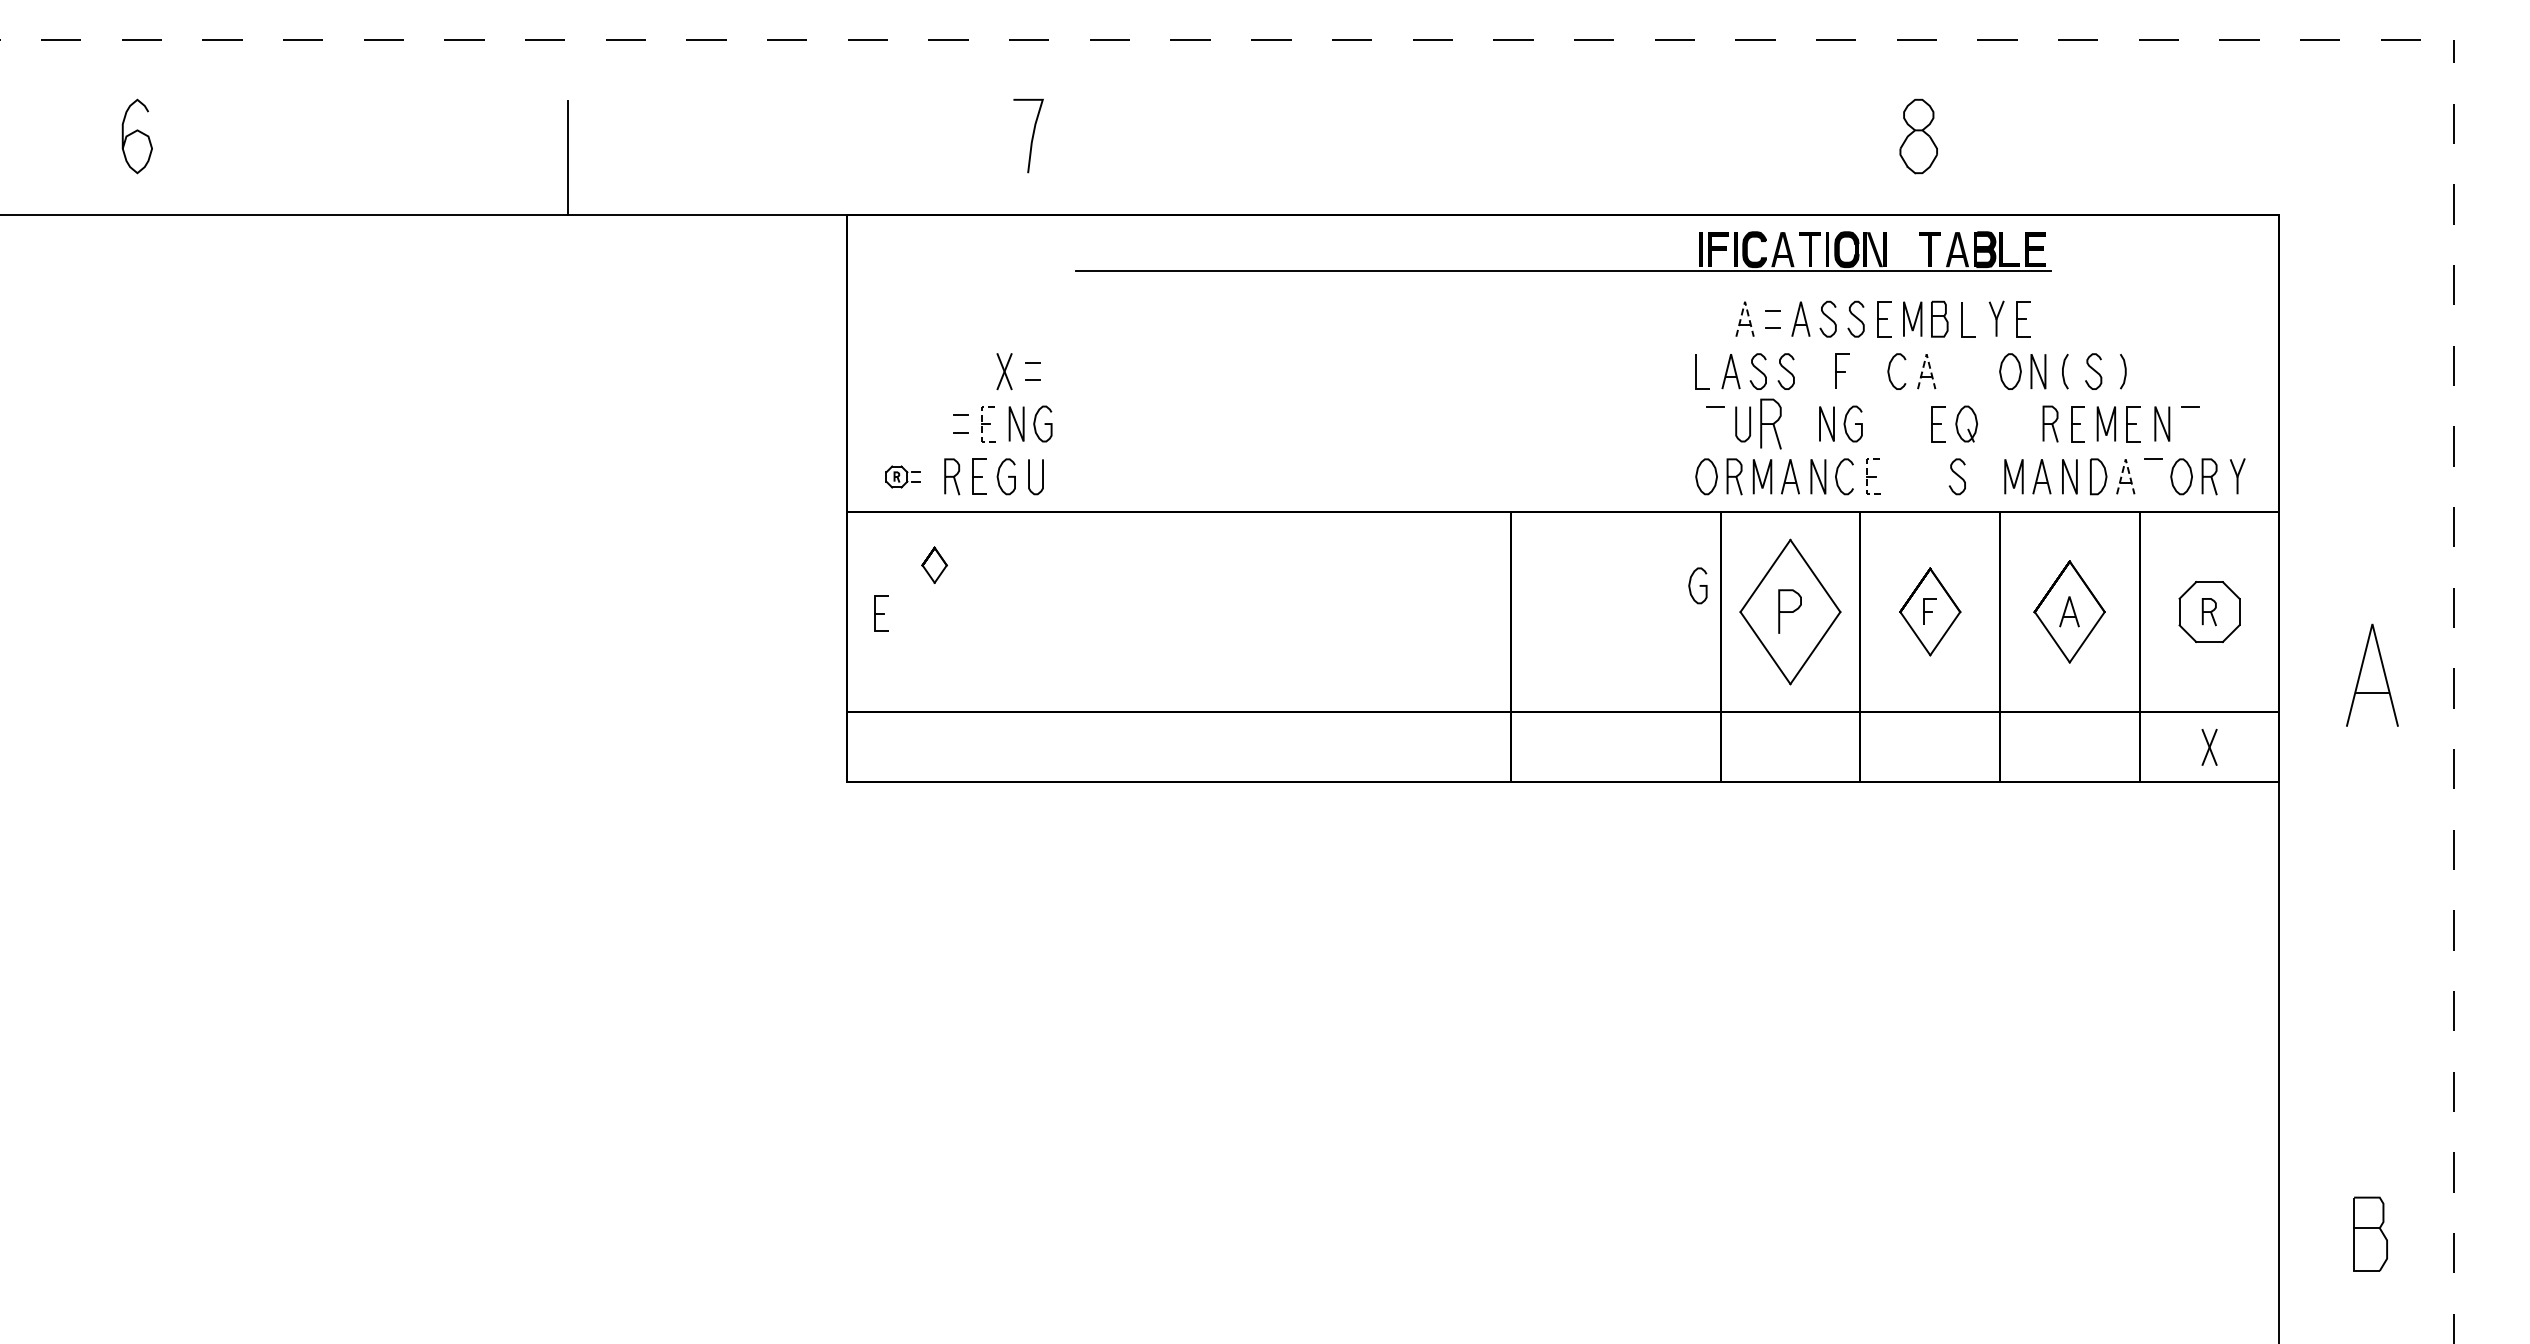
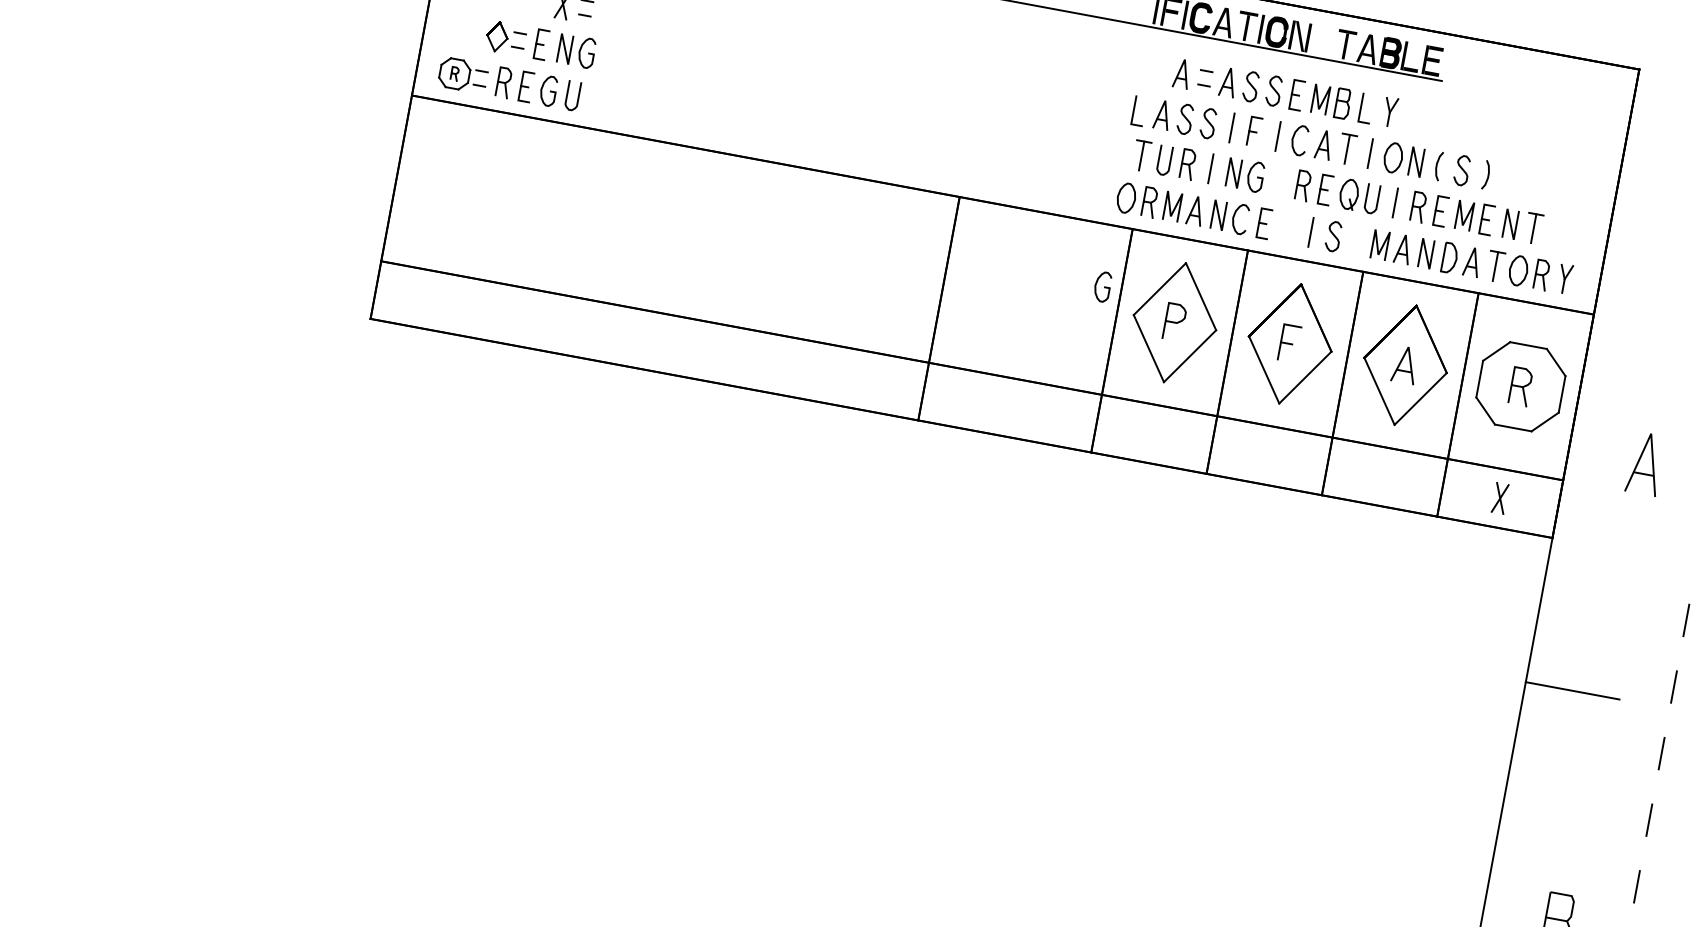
line: (1745, 301) -> (1185, 59), dashed -> solid
part: (2023, 319) -> (1412, 116), removed
line: (1926, 354) -> (1326, 130), dashed -> solid
line: (1814, 371) -> (1231, 127), added
line: (1870, 371) -> (1277, 136), added
part: (1954, 371) -> (1347, 149), added
line: (1982, 371) -> (1370, 153), added
line: (981, 423) -> (536, 43), dashed -> solid
line: (1715, 423) -> (1141, 155), added
part: (1771, 423) -> (1188, 164), size x0.71
line: (1799, 423) -> (1211, 168), added
part: (1910, 423) -> (1302, 185), added
line: (2022, 423) -> (1395, 202), added
line: (2190, 423) -> (1533, 228), added
curve: (1988, 424) -> (1367, 198), added
line: (2125, 459) -> (1474, 247), dashed -> solid
part: (902, 476) -> (462, 74), size x1.67
line: (1867, 476) -> (1259, 222), dashed -> solid
line: (1930, 476) -> (1311, 232), added
line: (2153, 476) -> (1495, 266), added
part: (934, 564) -> (497, 36), moved
part: (1930, 611) -> (1290, 343), size x1.67
part: (2069, 611) -> (1405, 364), size x1.43
part: (2209, 611) -> (1520, 386), size x1.67
part: (881, 613) -> (424, 184), removed
part: (2372, 675) -> (1645, 464), size x0.71
line: (2335, 956) -> (1572, 690), added

